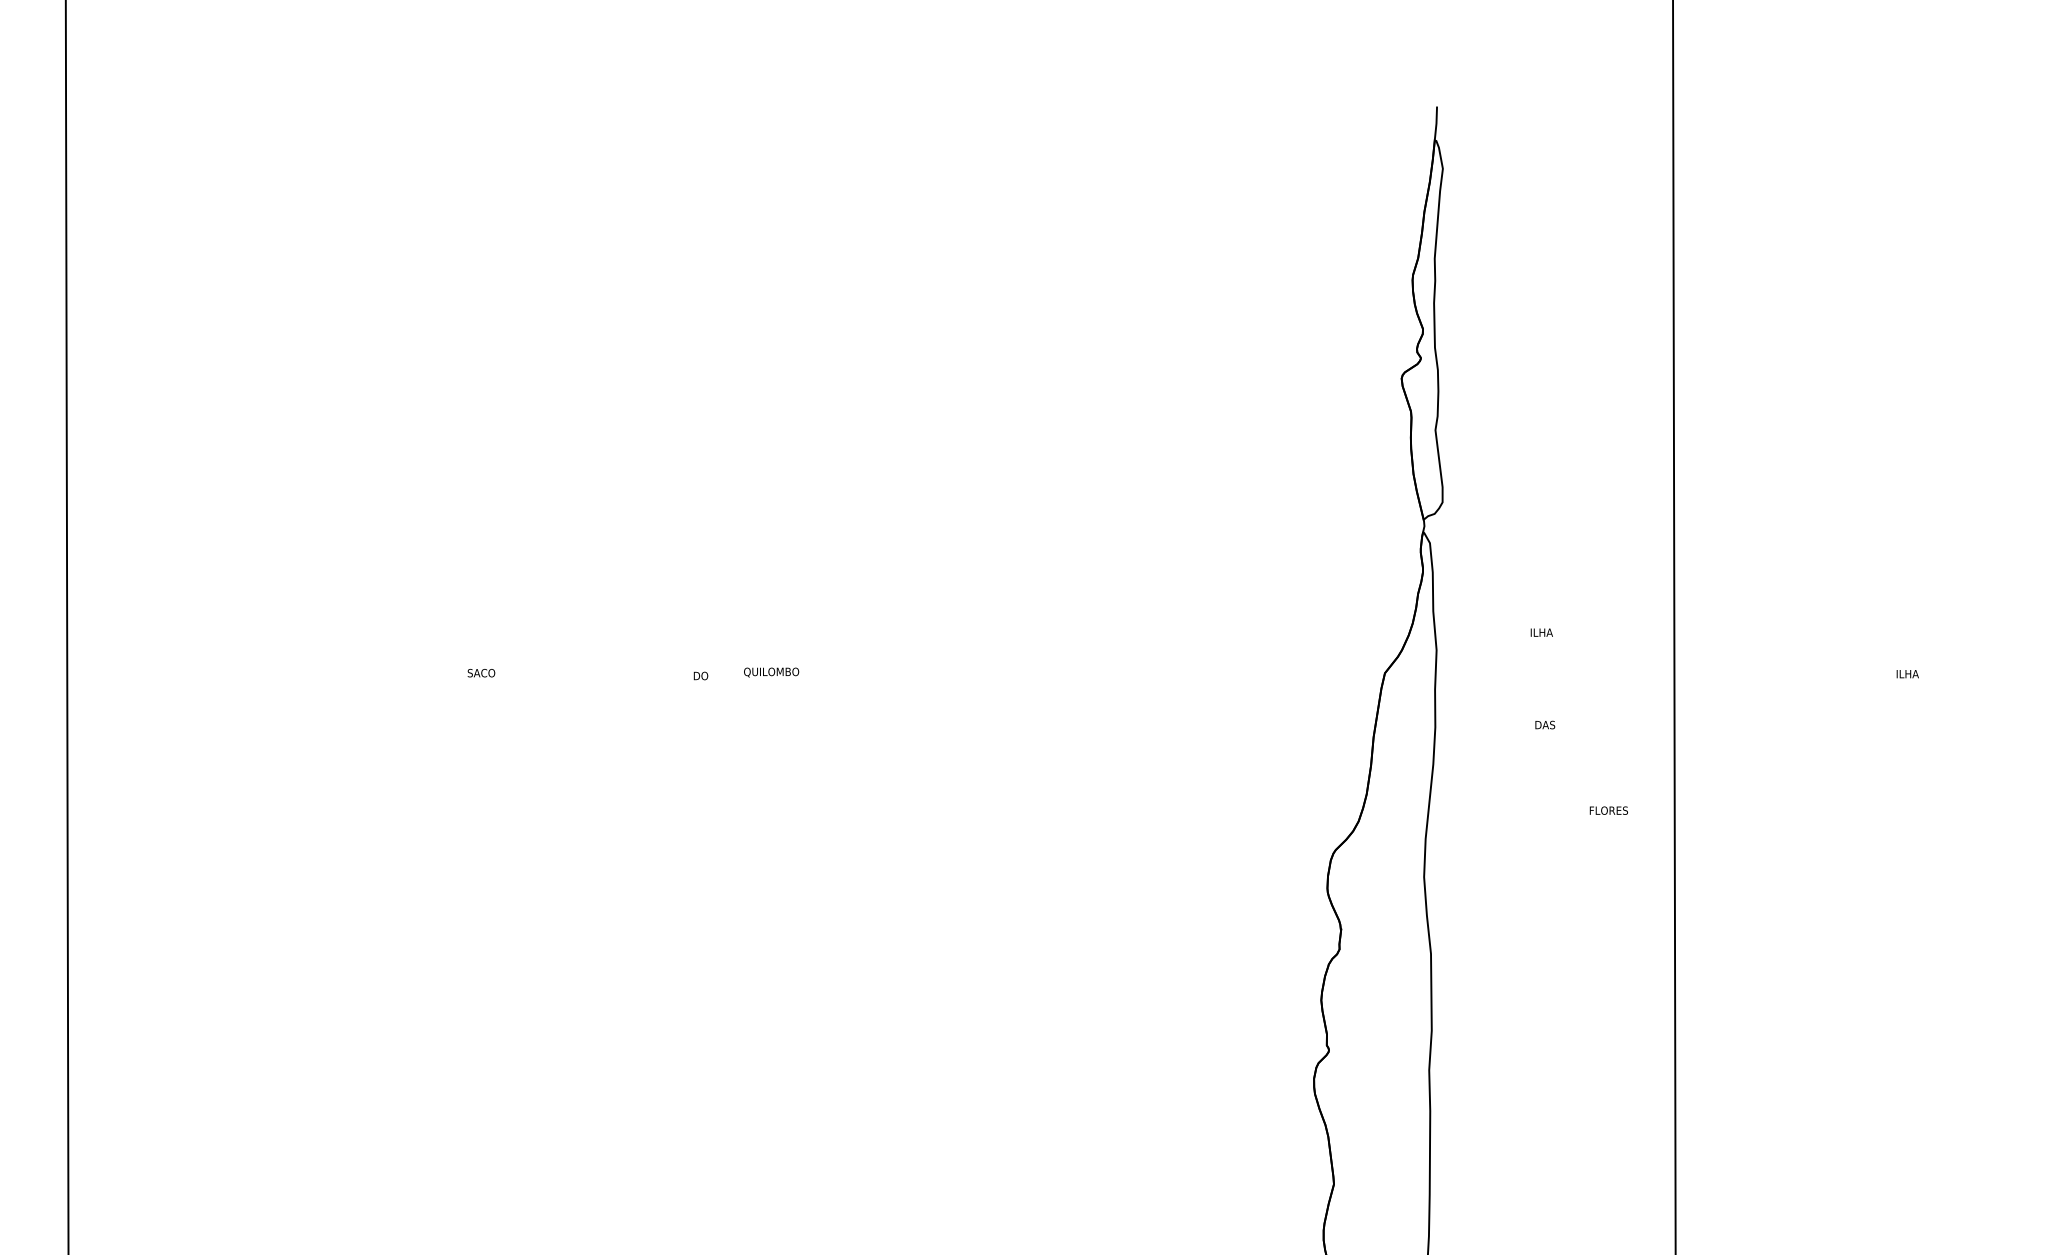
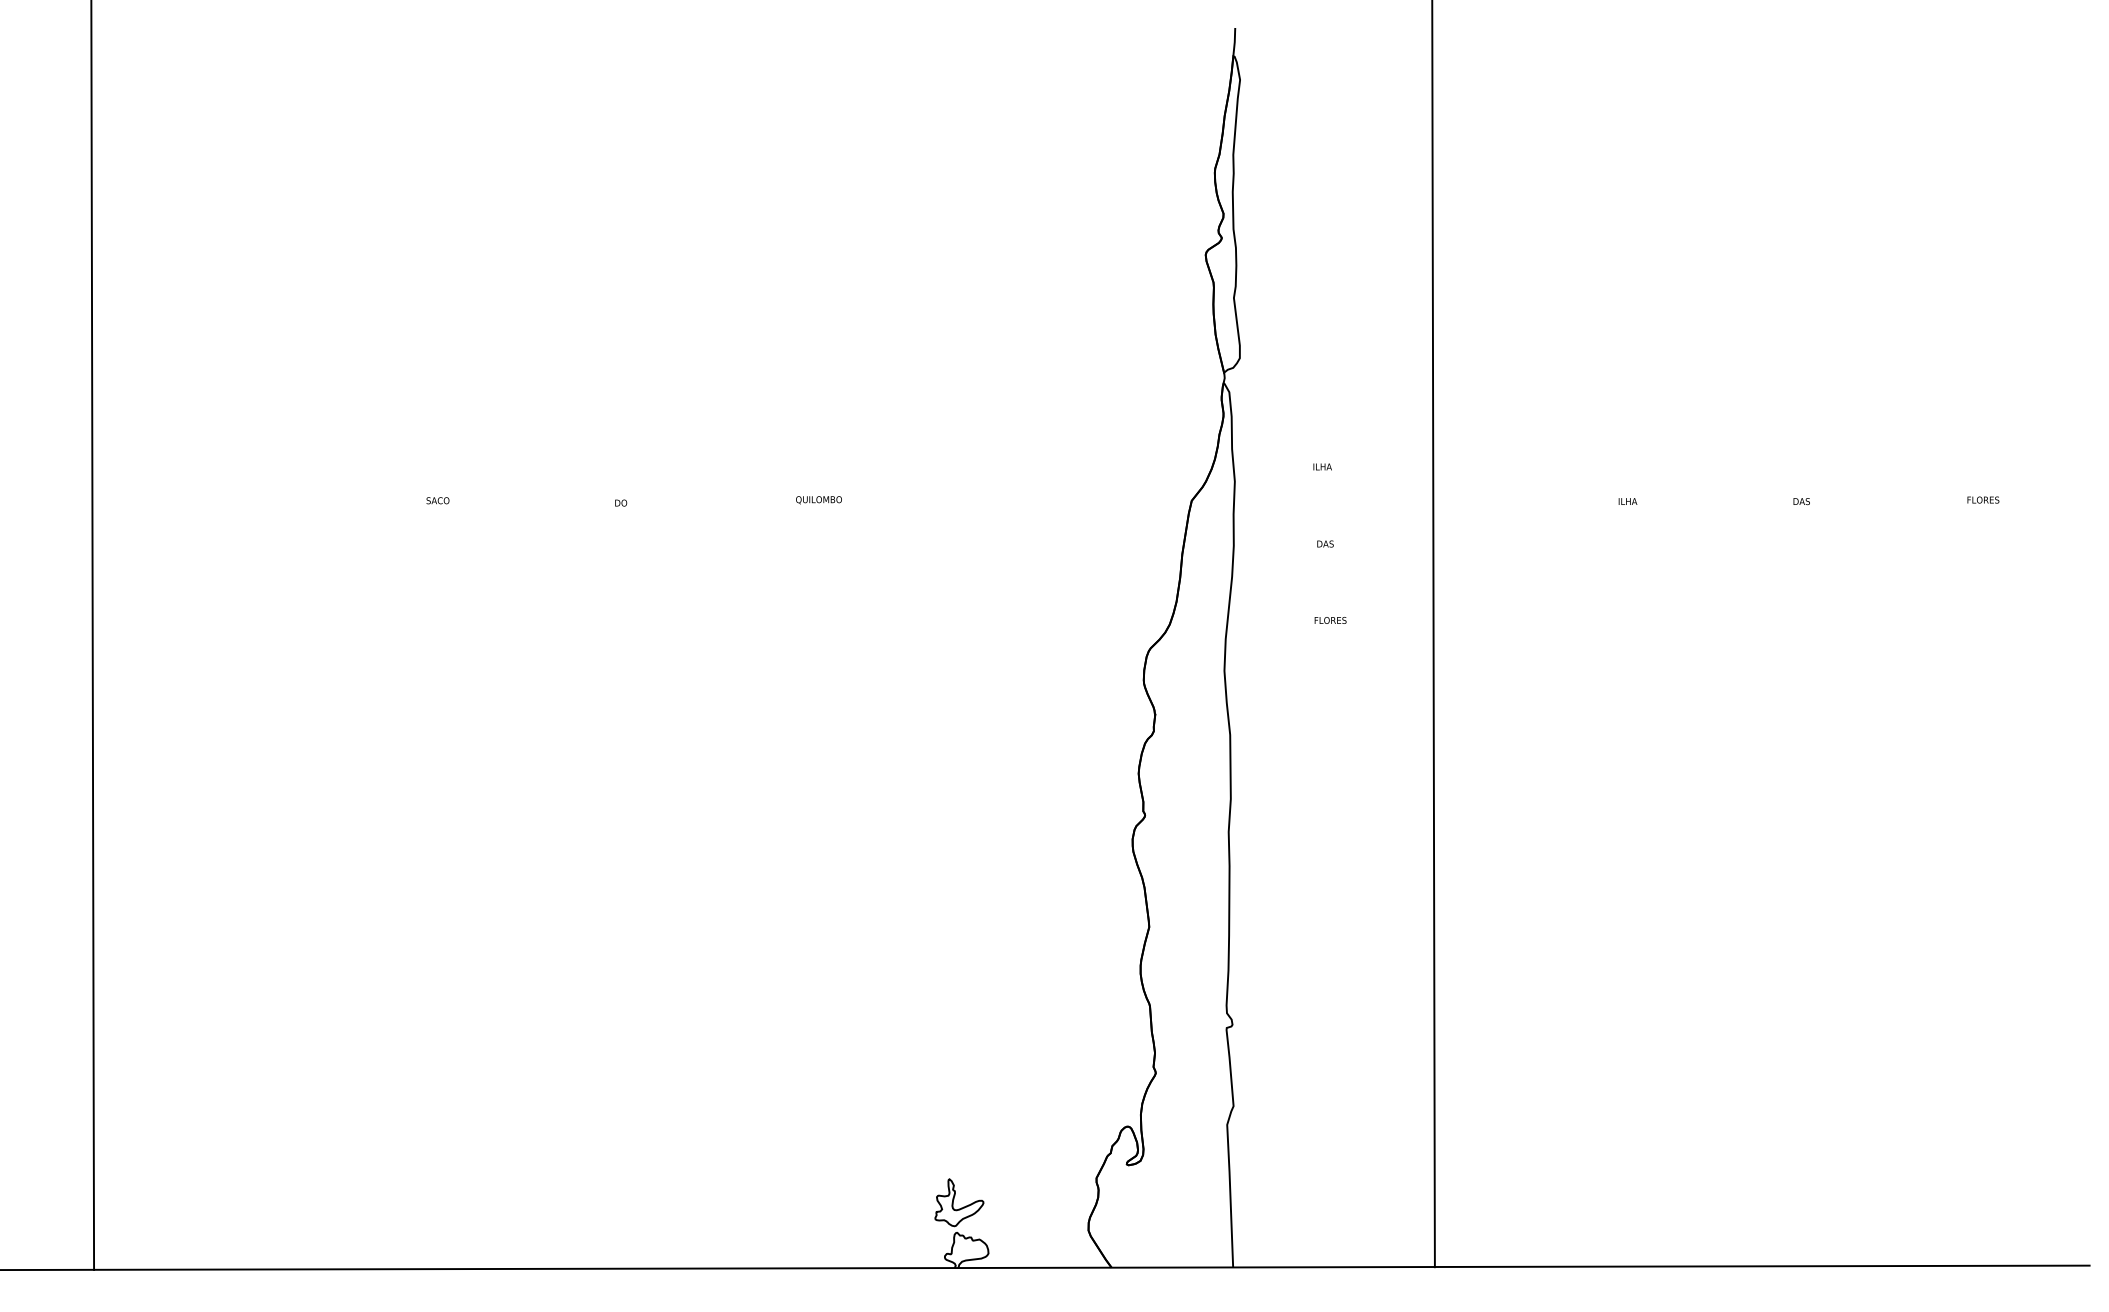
text: (770, 672) -> (818, 500), moved
text: (1608, 810) -> (1330, 620), moved

